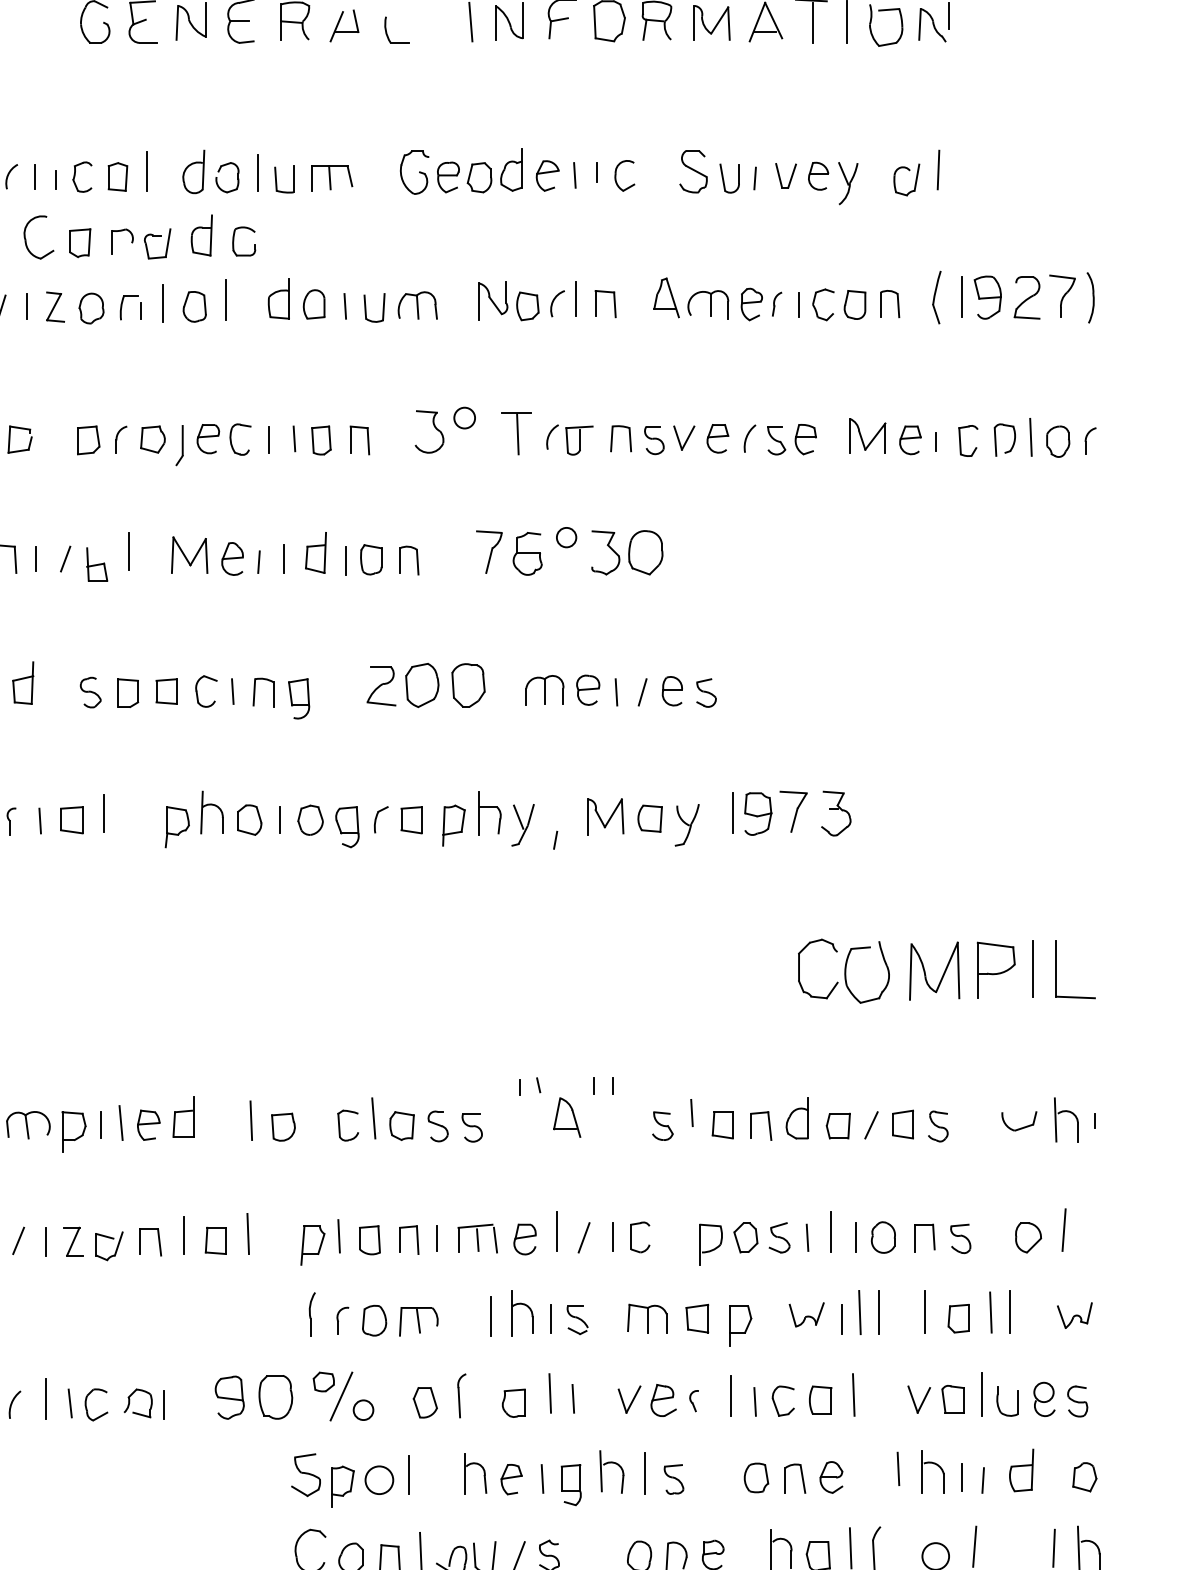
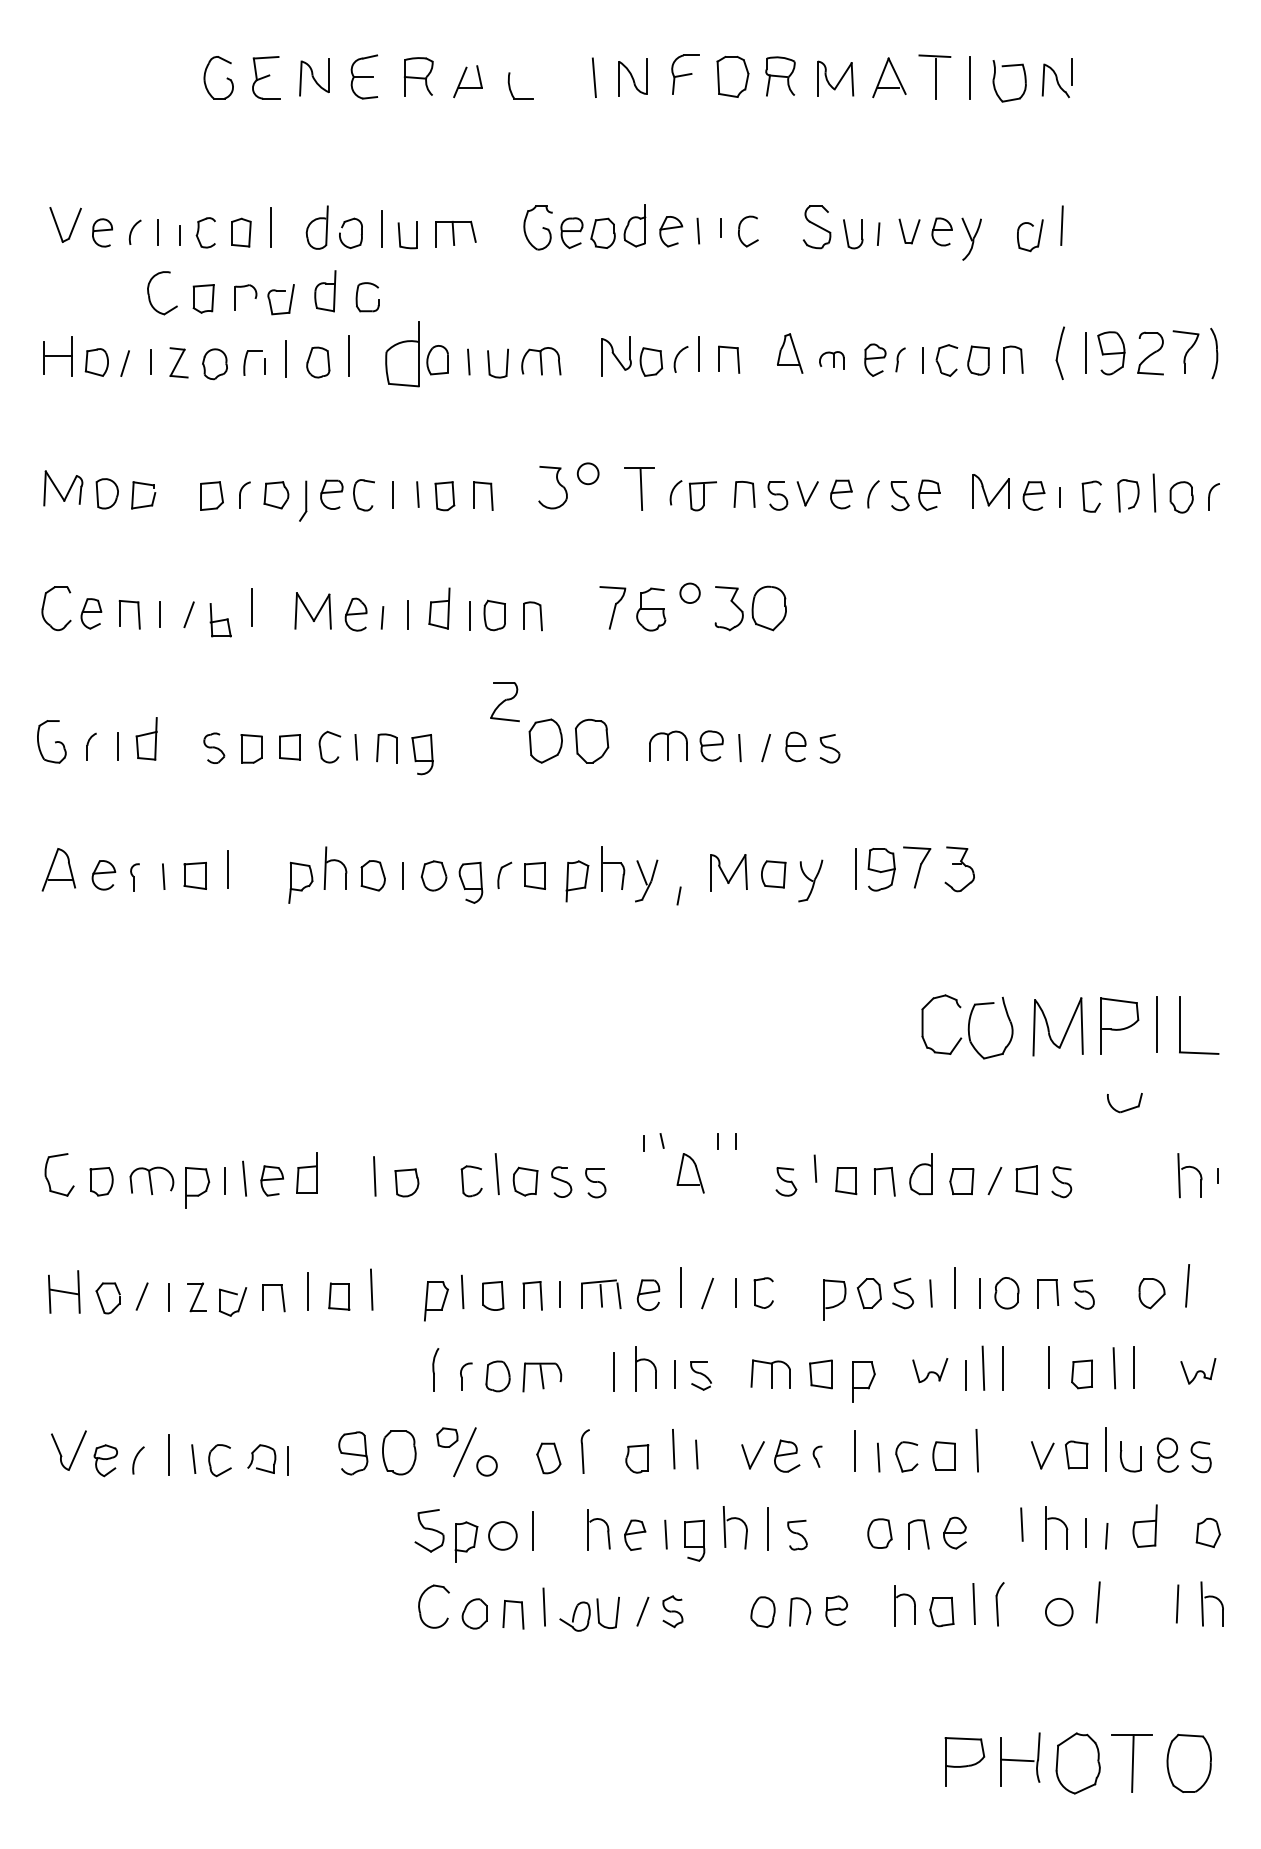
part: (279, 298) -> (402, 354), size x1.6
part: (708, 303) -> (831, 359), size x0.6
part: (381, 686) -> (504, 702), moved
part: (1020, 1127) -> (1125, 1109), moved

